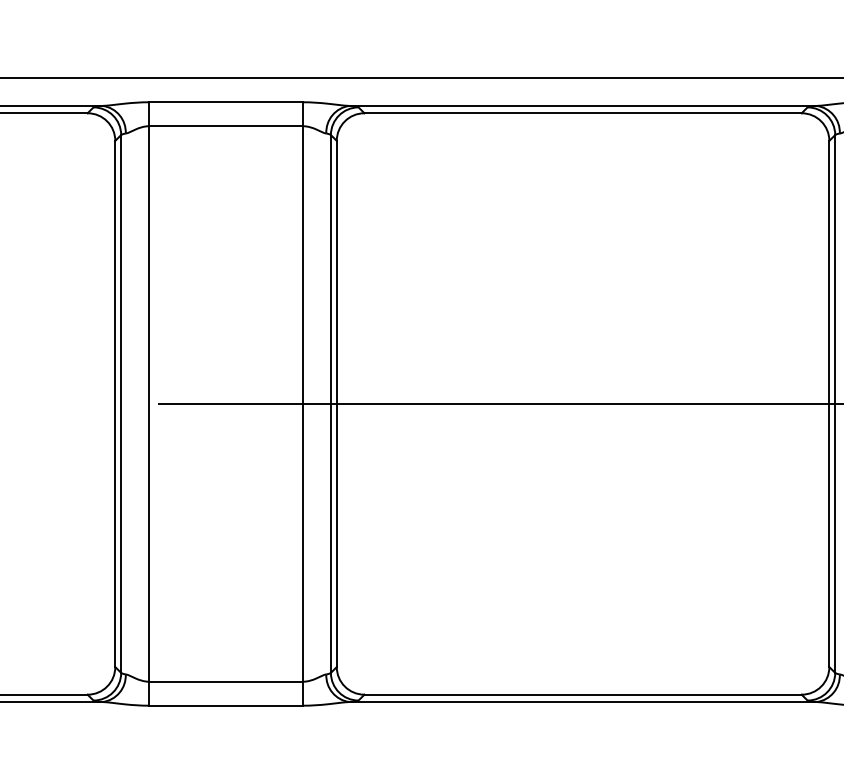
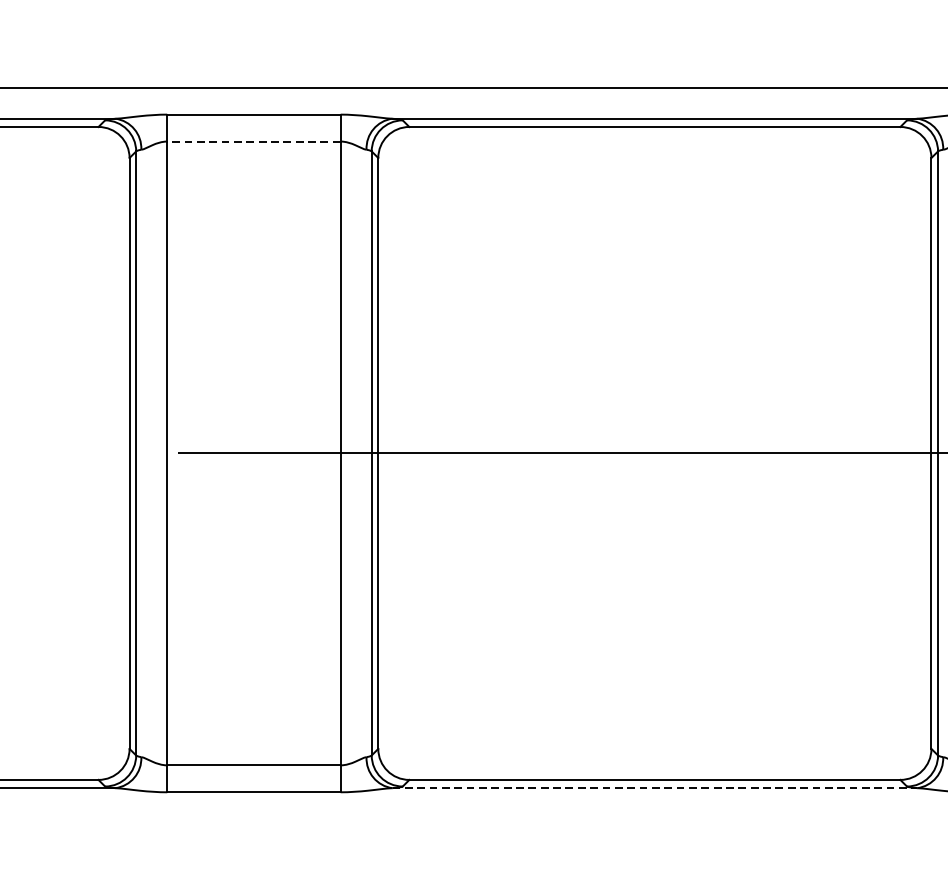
line: (225, 126) -> (253, 141), solid -> dashed
line: (583, 702) -> (655, 788), solid -> dashed

